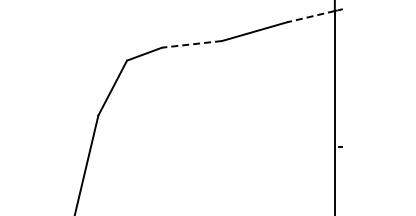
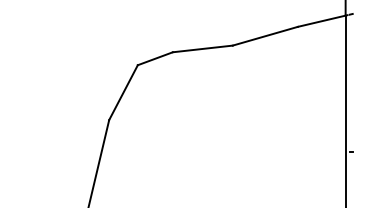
line: (310, 16) -> (321, 21), dashed -> solid
line: (191, 44) -> (202, 49), dashed -> solid

